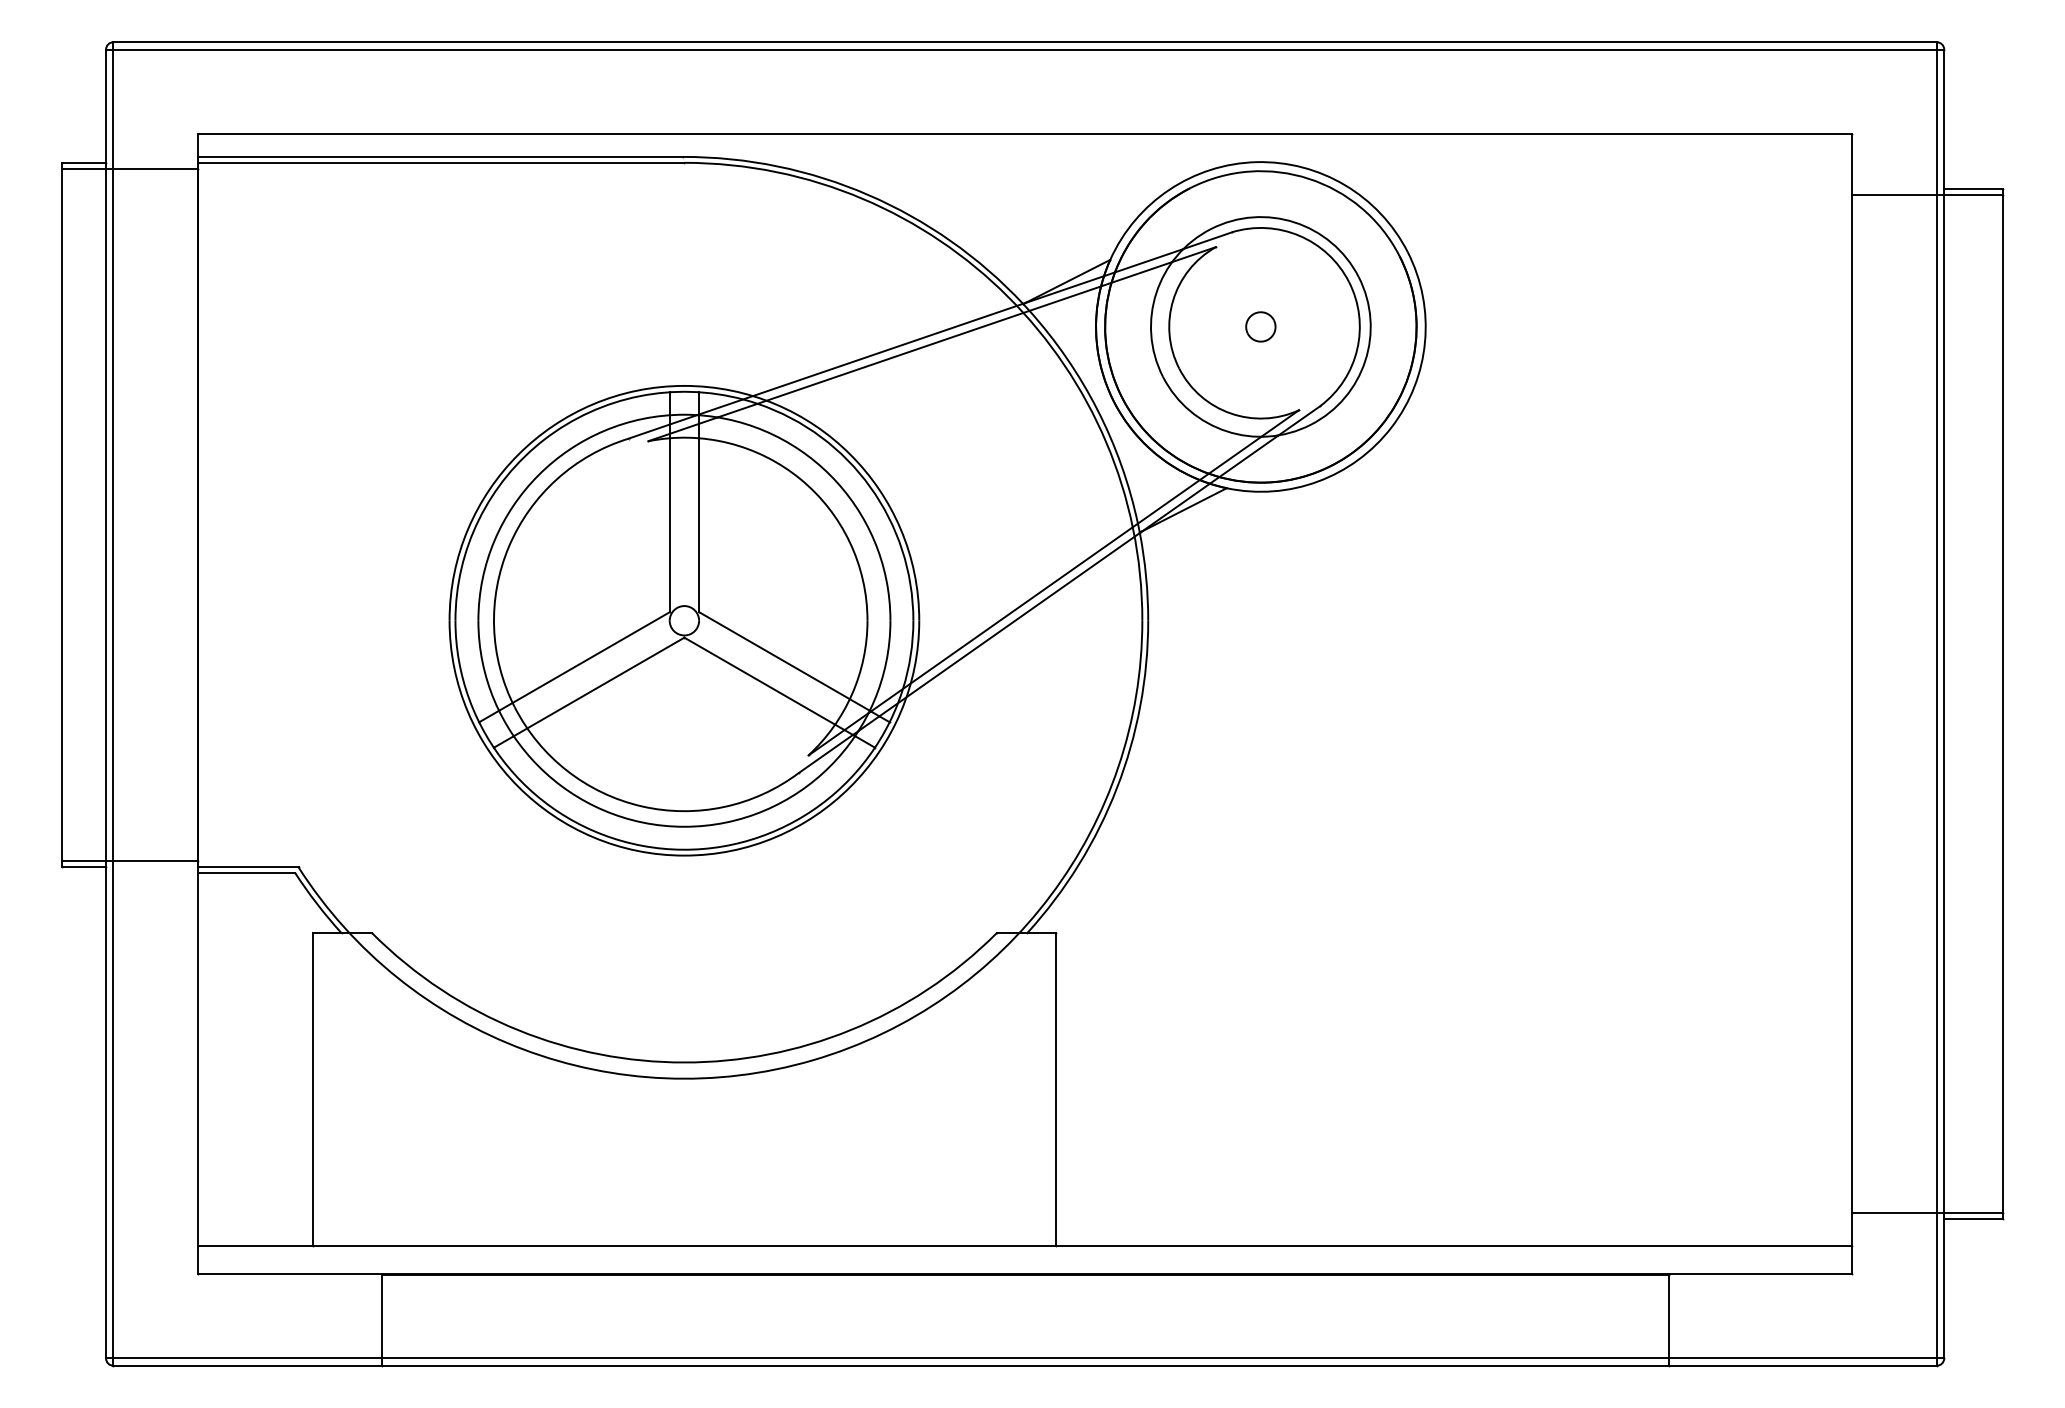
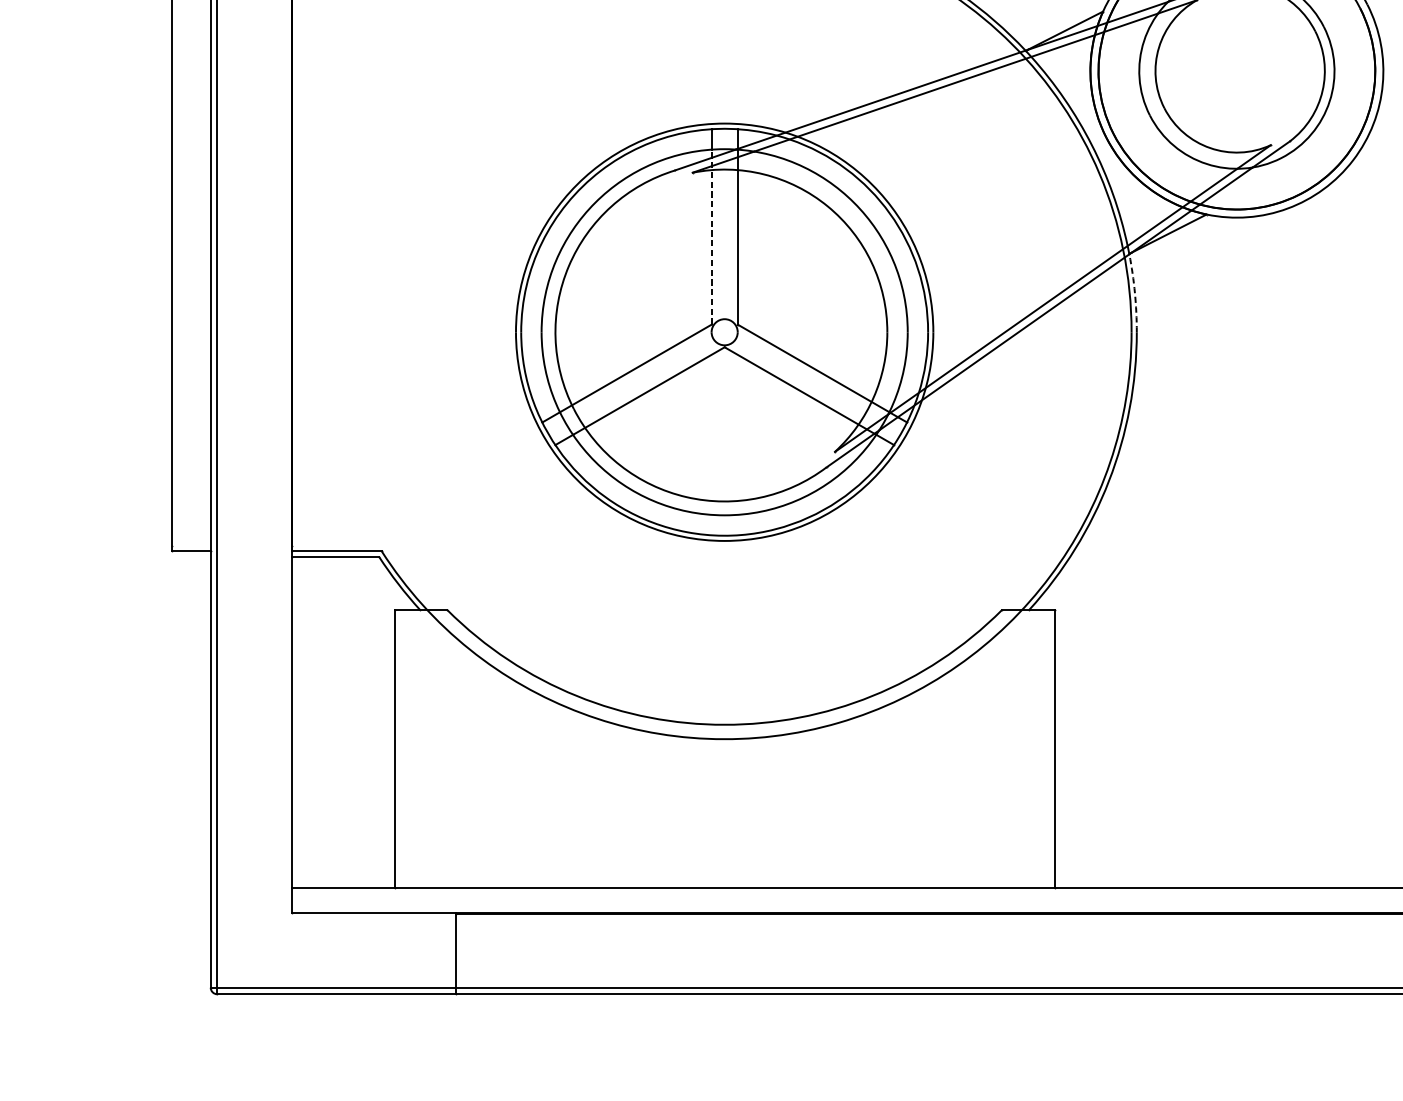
part: (1260, 326) -> (1236, 70), removed
line: (669, 513) -> (711, 236), solid -> dashed
arc: (1146, 576) -> (1135, 292), solid -> dashed
line: (129, 861) -> (231, 546), removed

